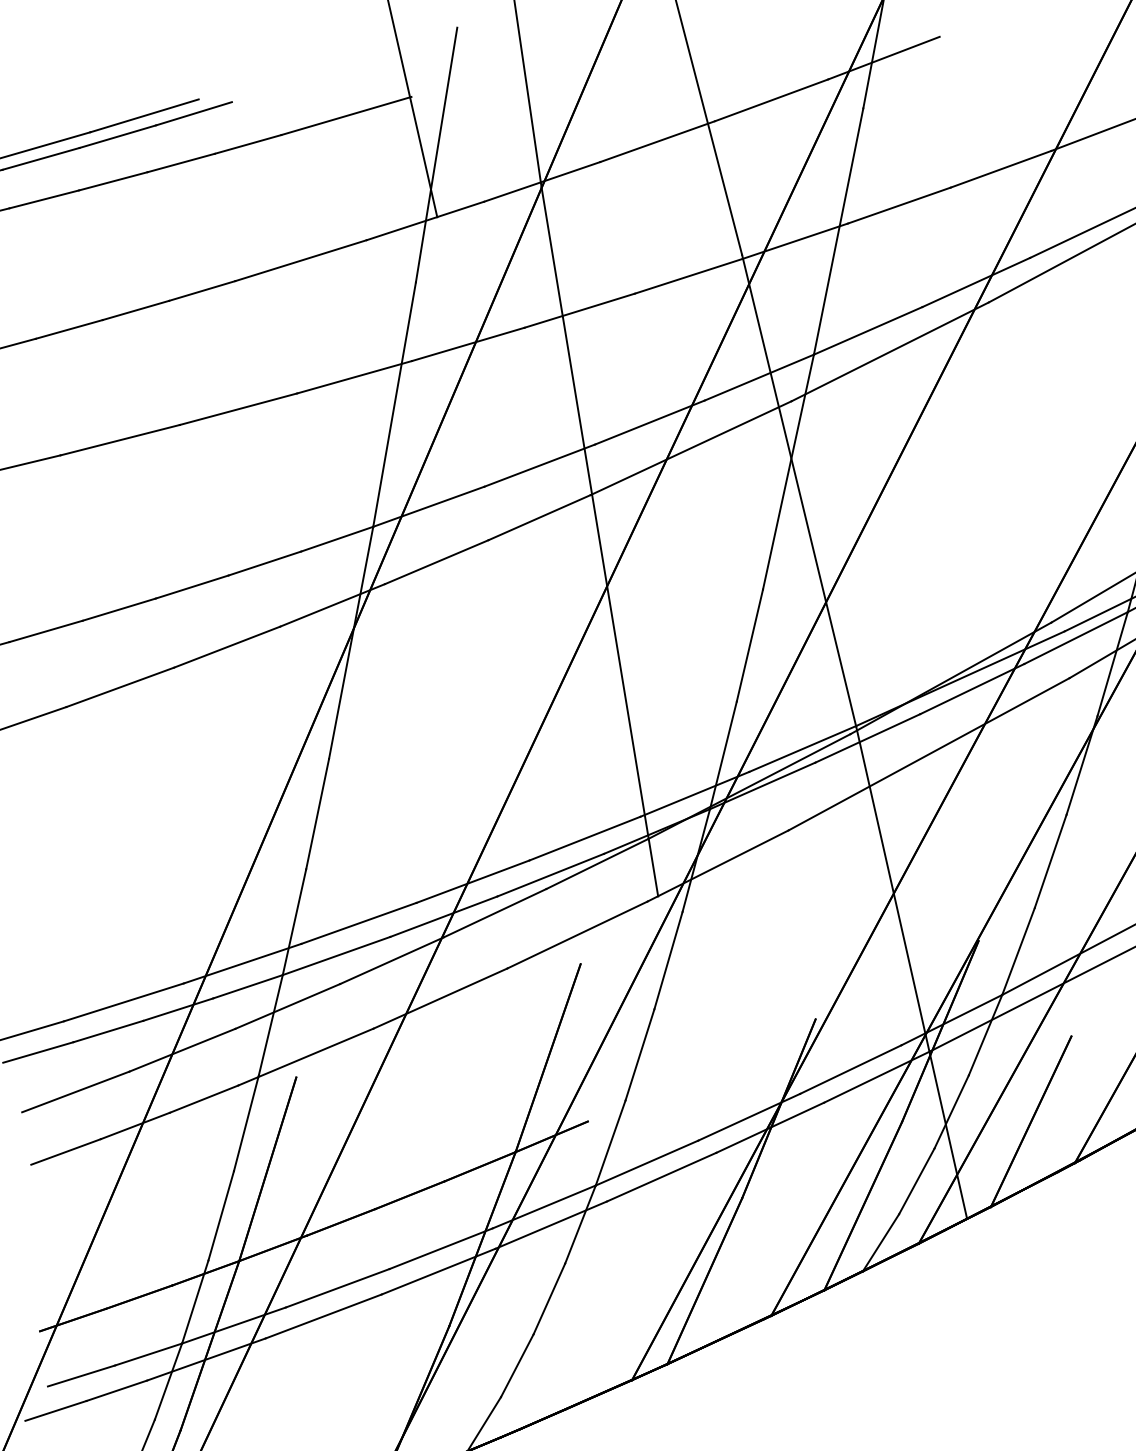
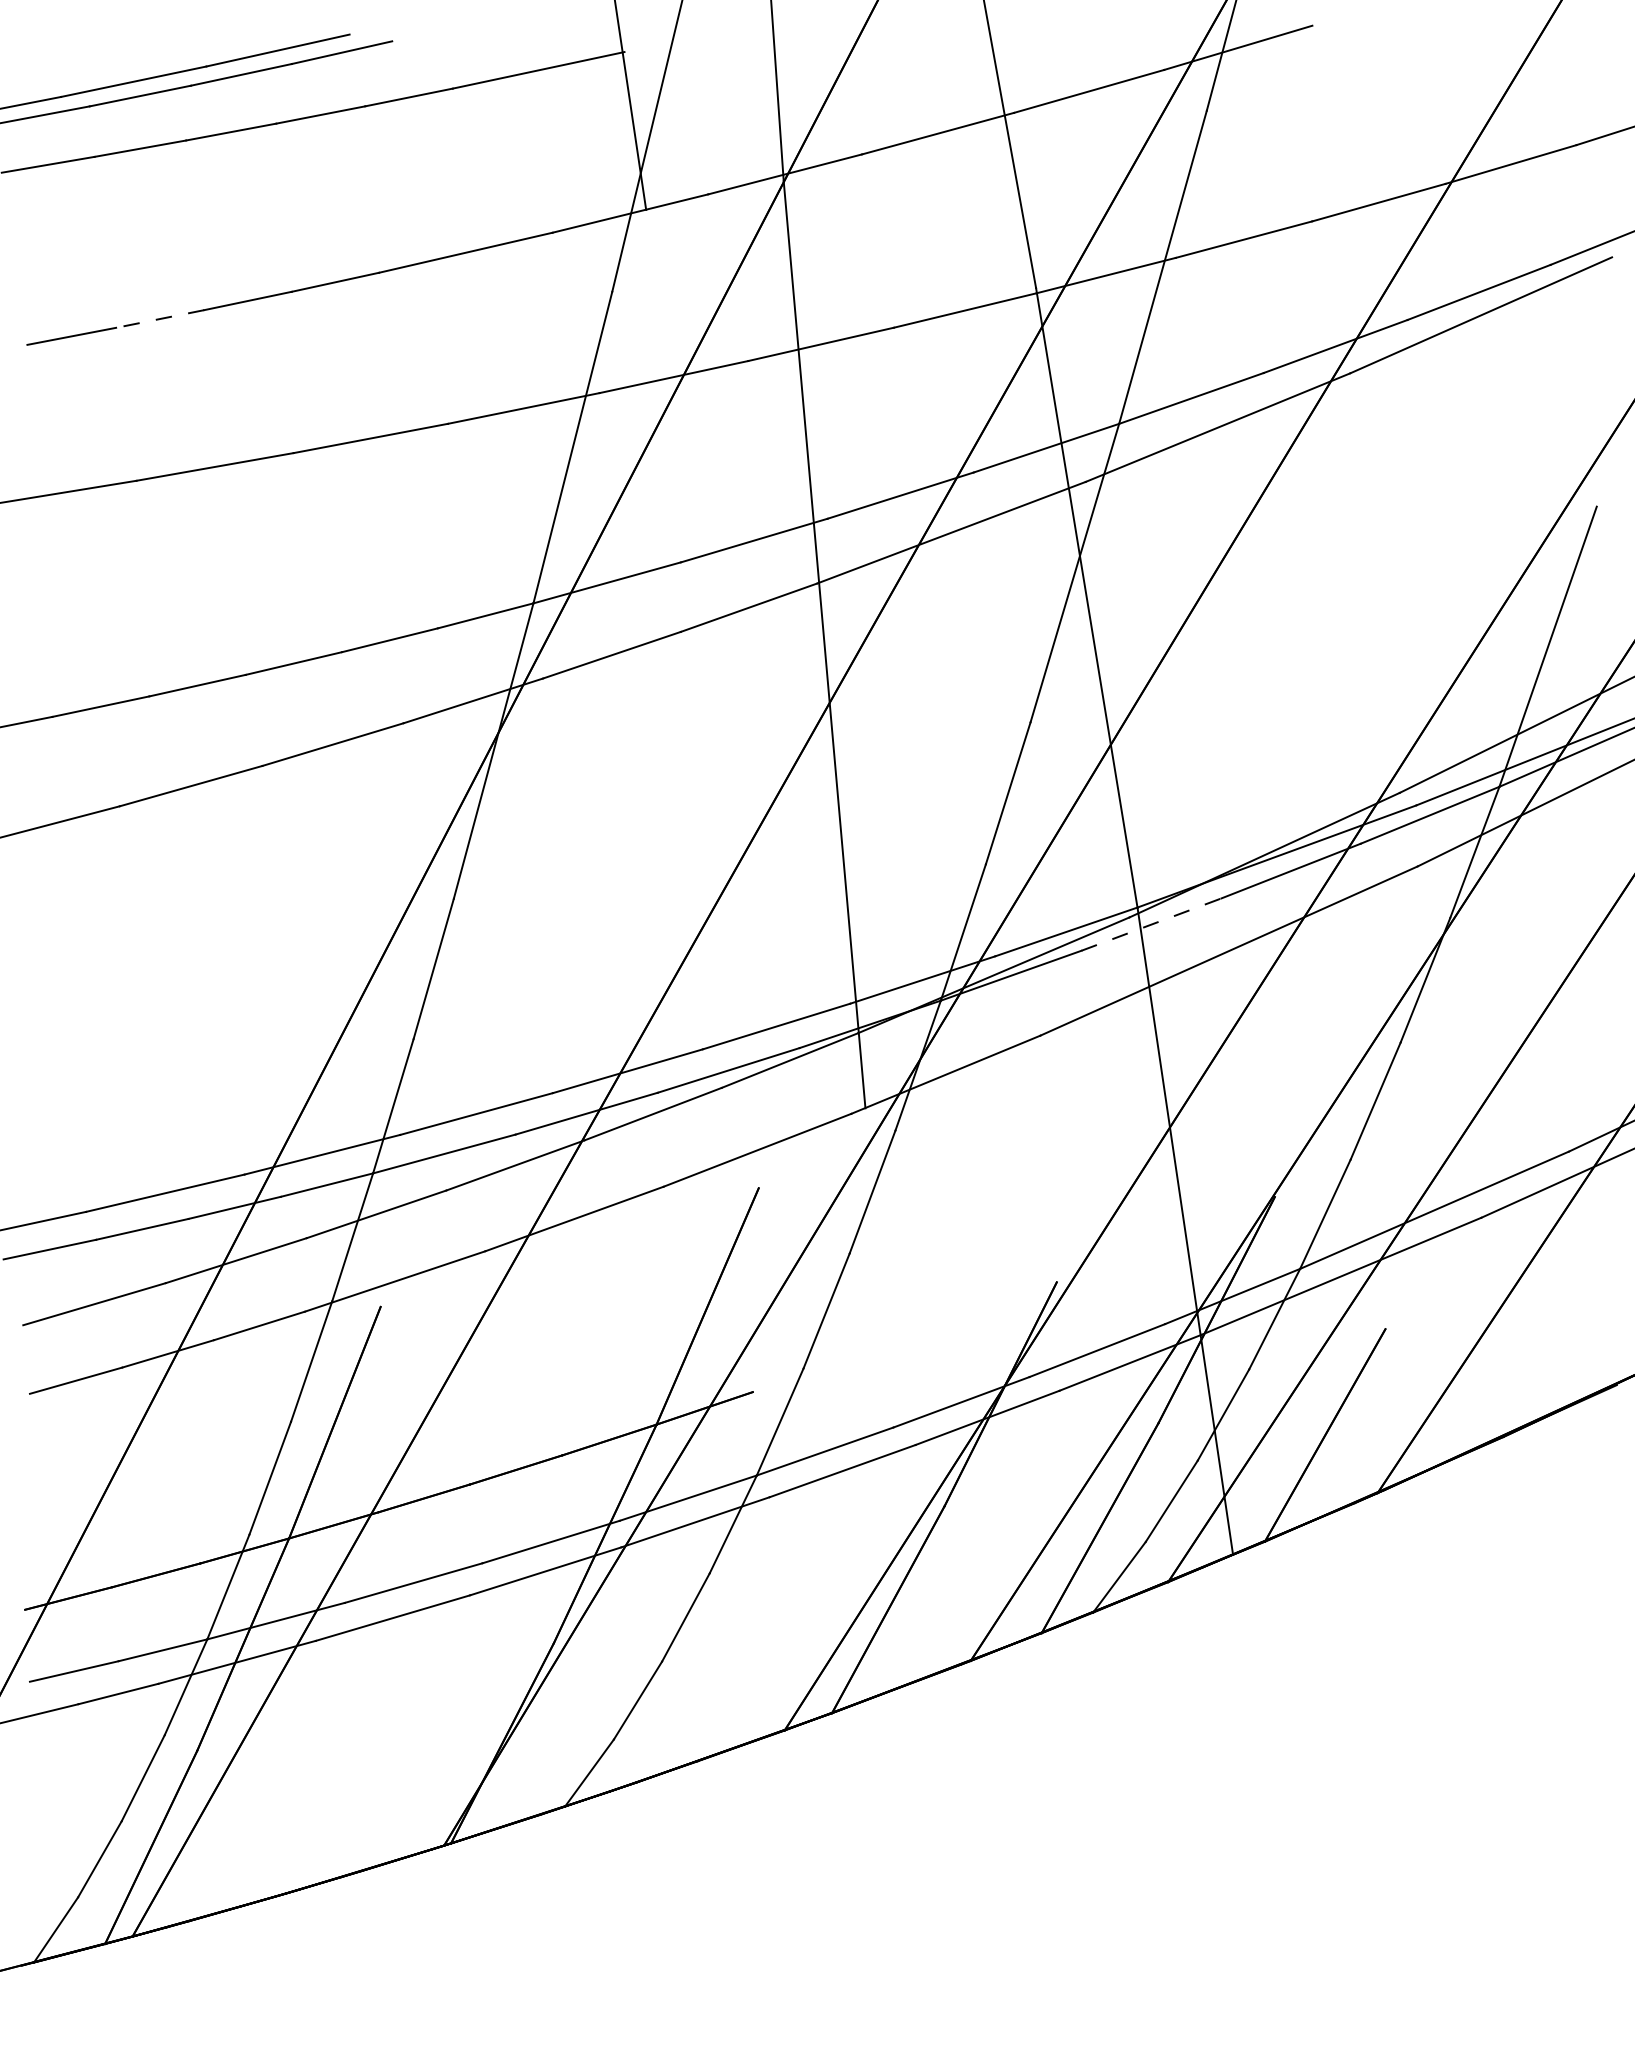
line: (69, 329) -> (160, 319), solid -> dashed
line: (867, 738) -> (1151, 924), solid -> dashed

